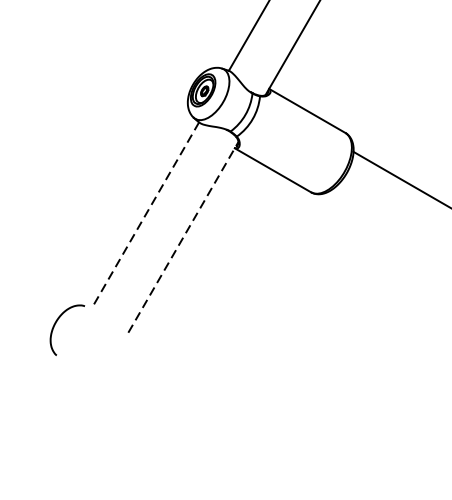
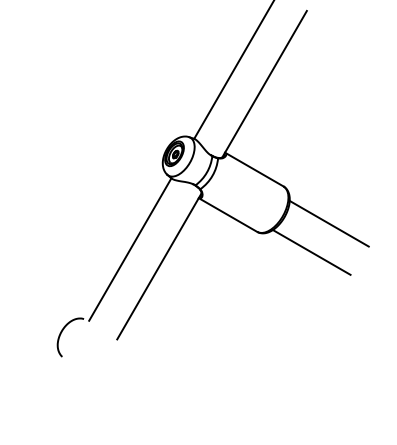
line: (145, 215) -> (130, 249), dashed -> solid
line: (382, 217) -> (311, 251), added
line: (183, 236) -> (159, 265), dashed -> solid

